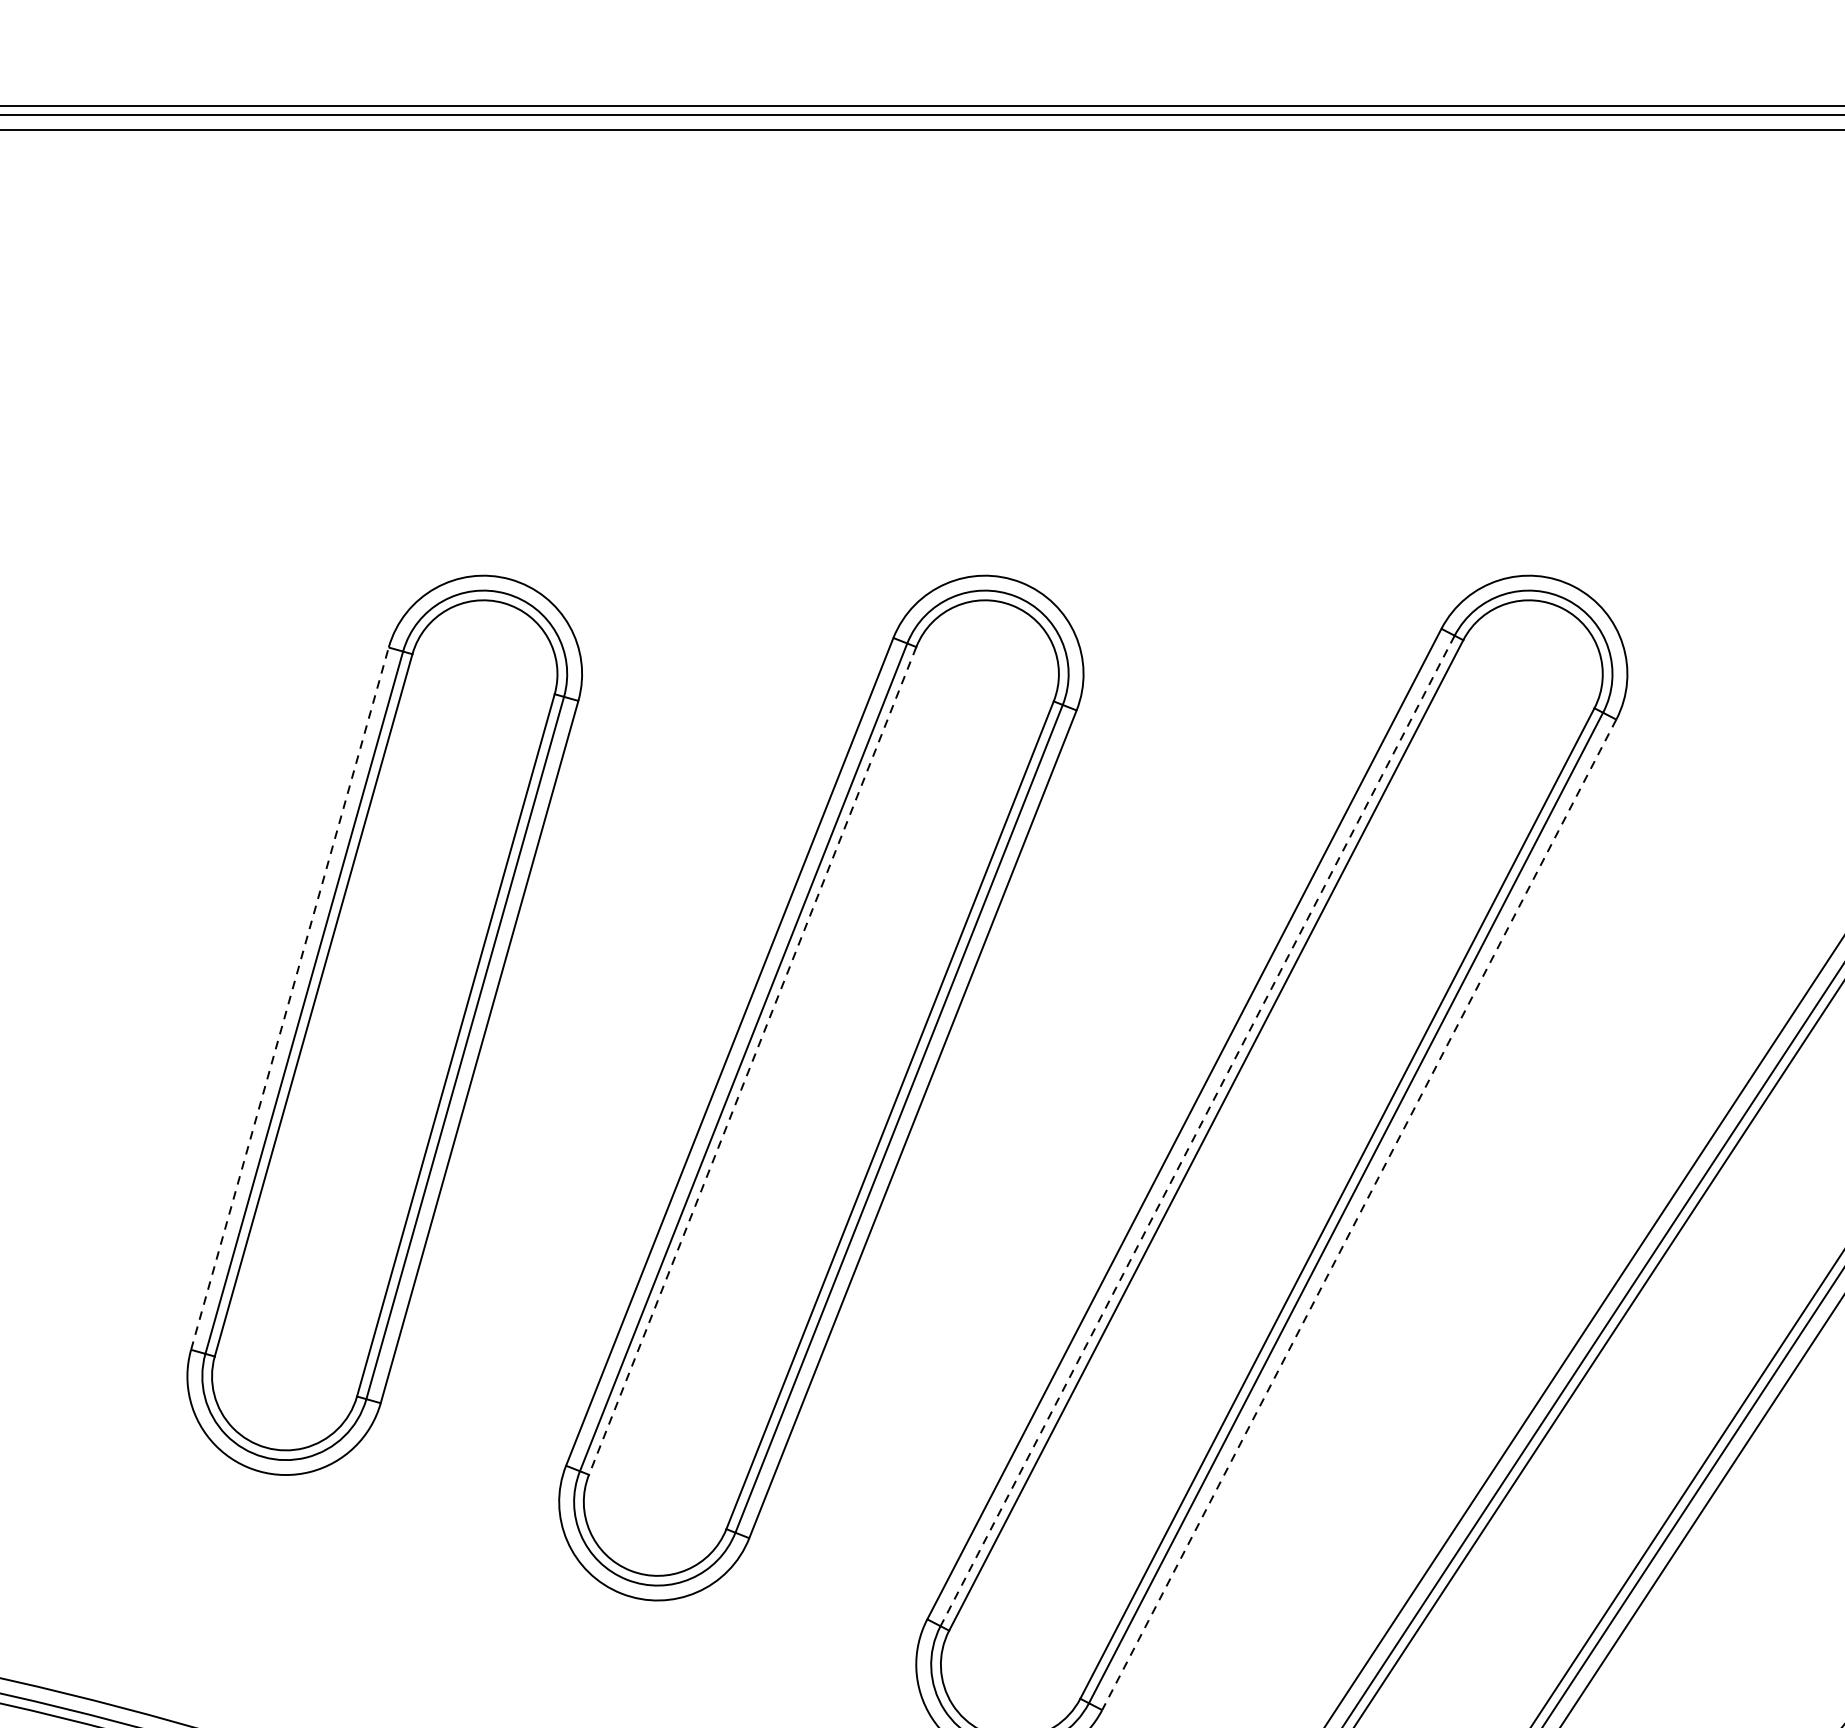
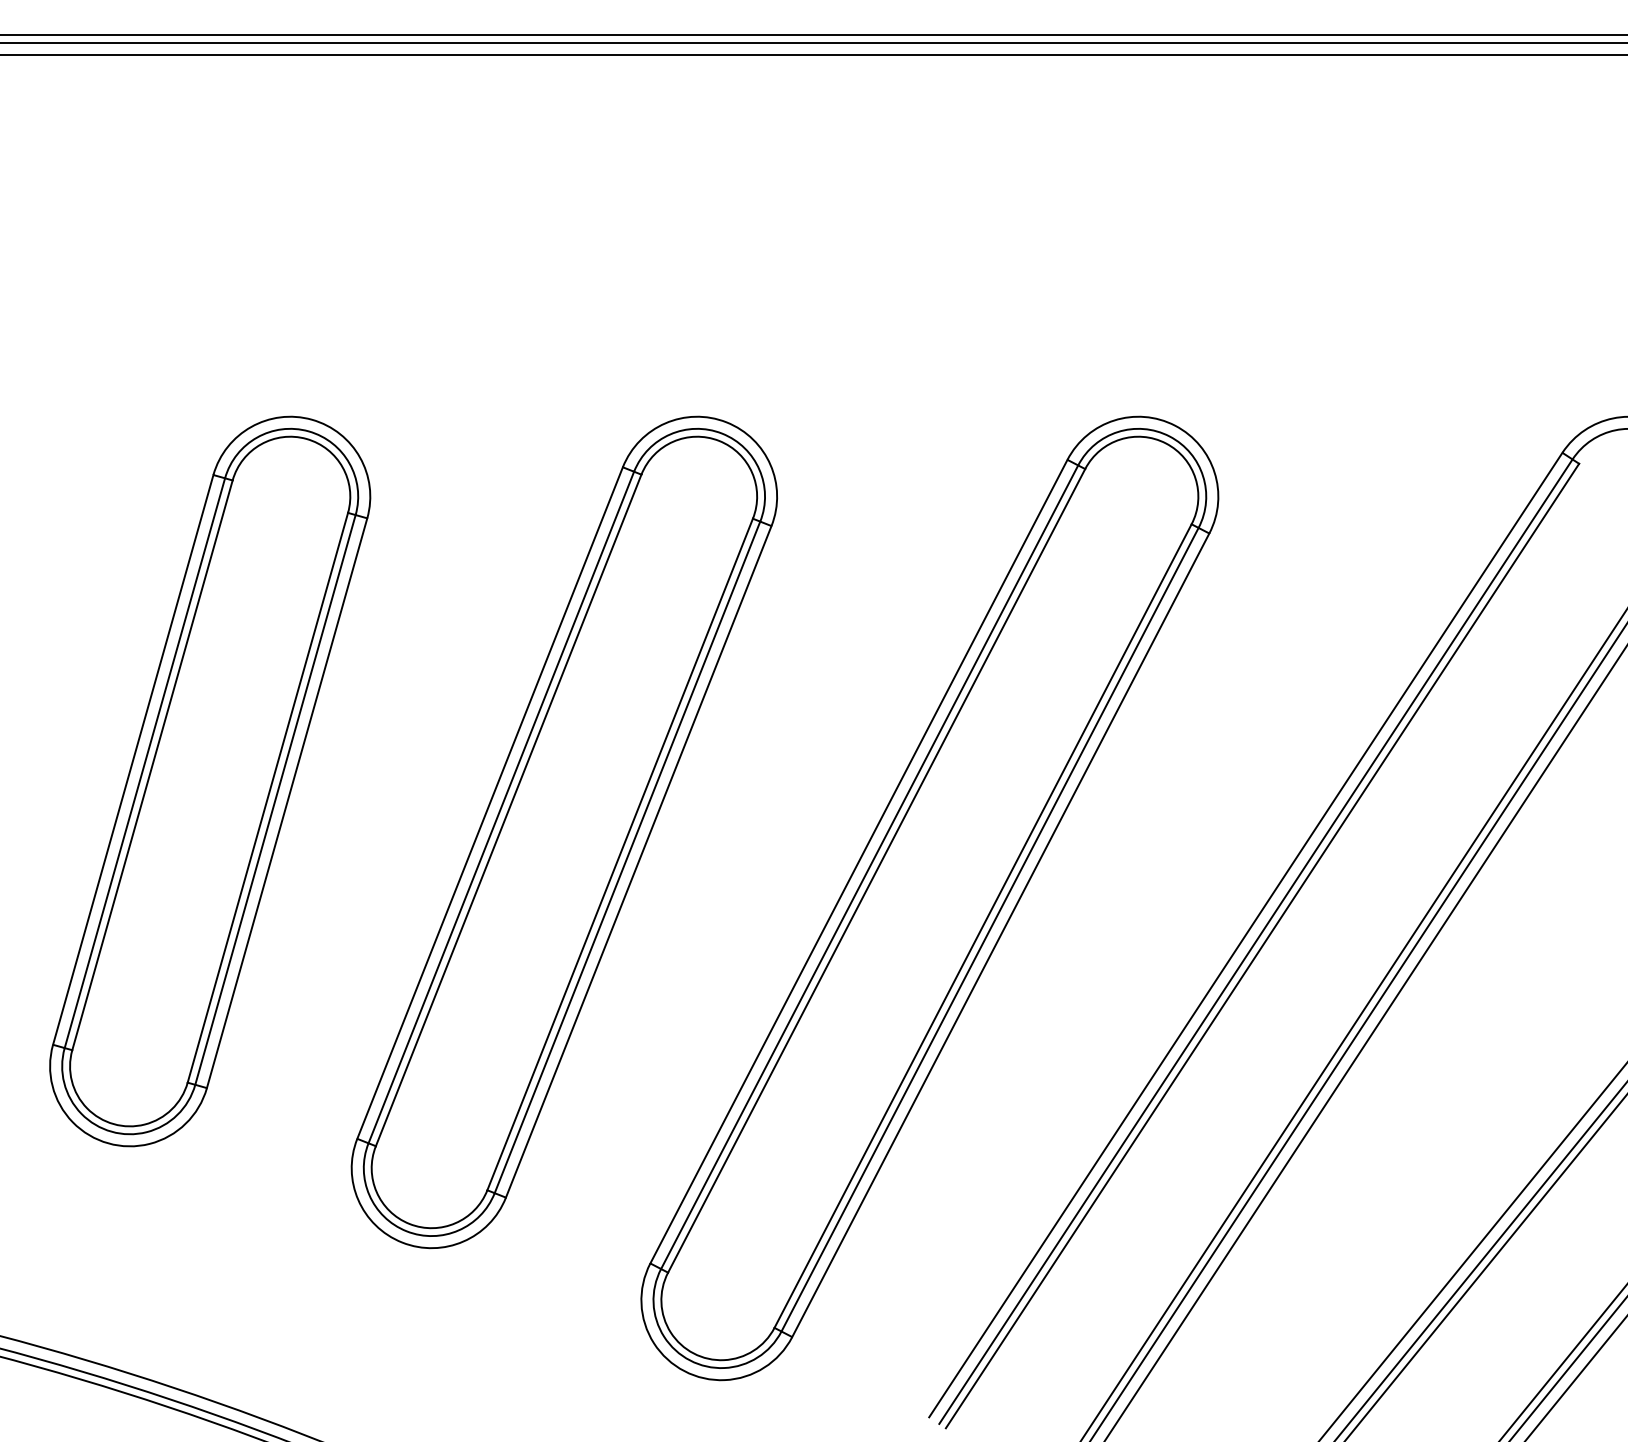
line: (290, 998) -> (133, 759), dashed -> solid
line: (752, 1061) -> (508, 810), dashed -> solid
line: (1197, 1131) -> (869, 867), dashed -> solid
line: (1358, 1215) -> (1000, 935), dashed -> solid

